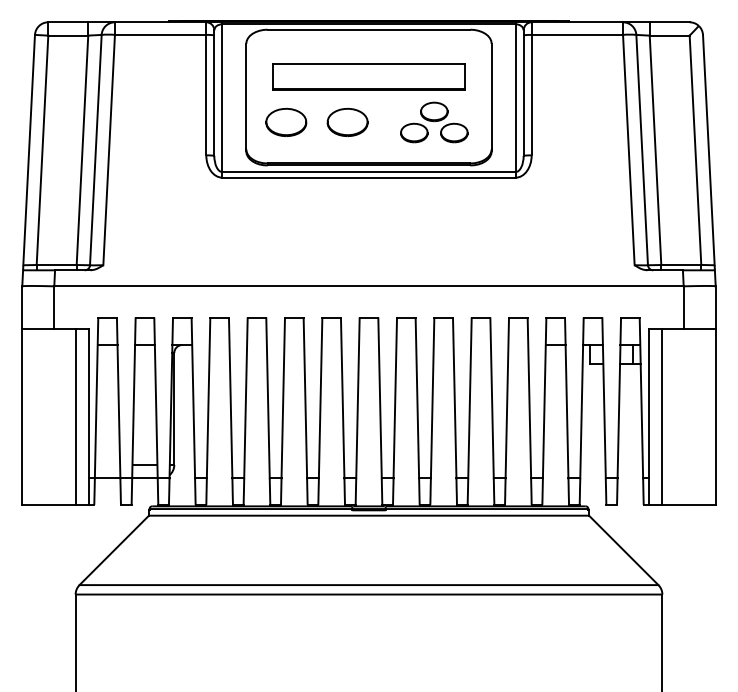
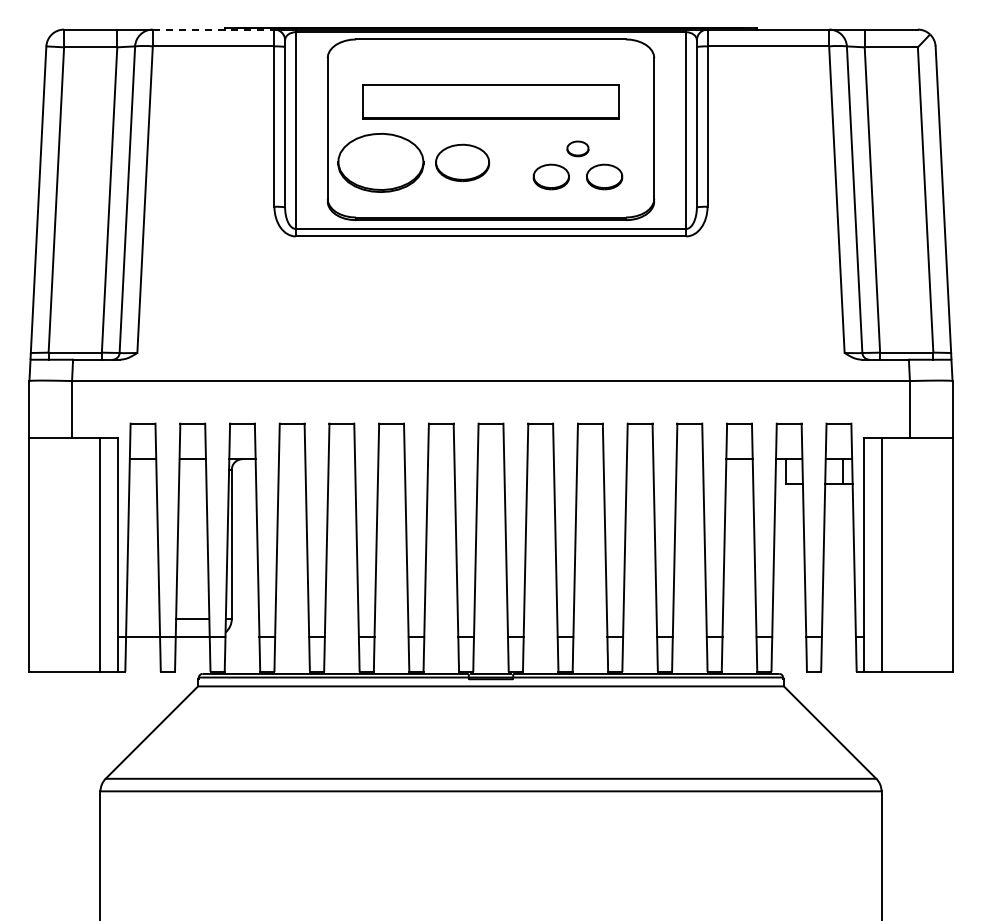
line: (160, 22) -> (213, 29), solid -> dashed
part: (433, 111) -> (577, 148), size x0.6
part: (285, 122) -> (380, 162), size x1.6

